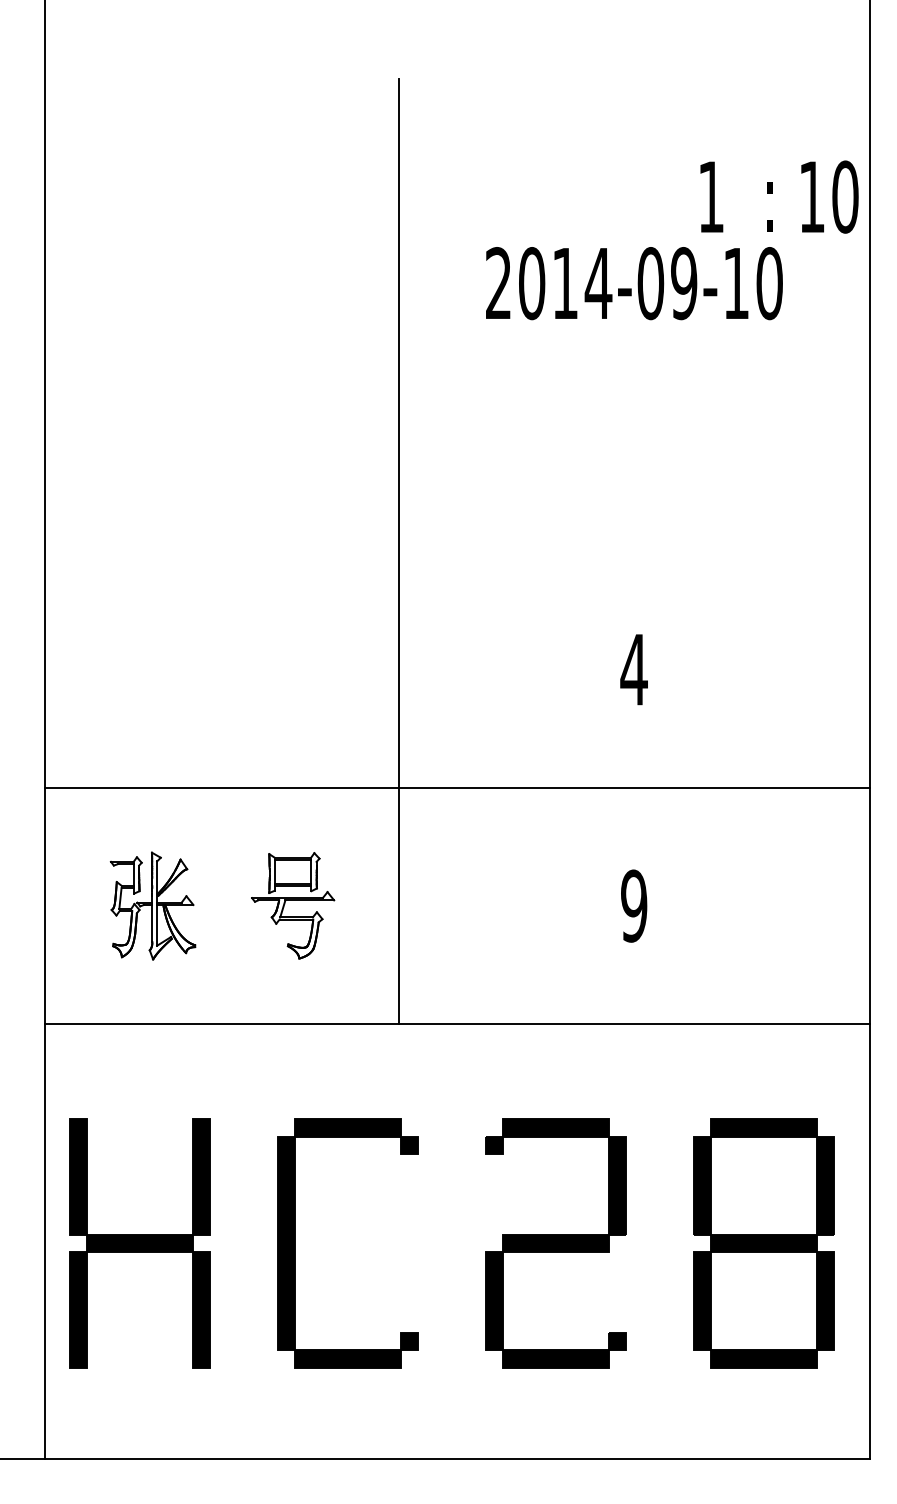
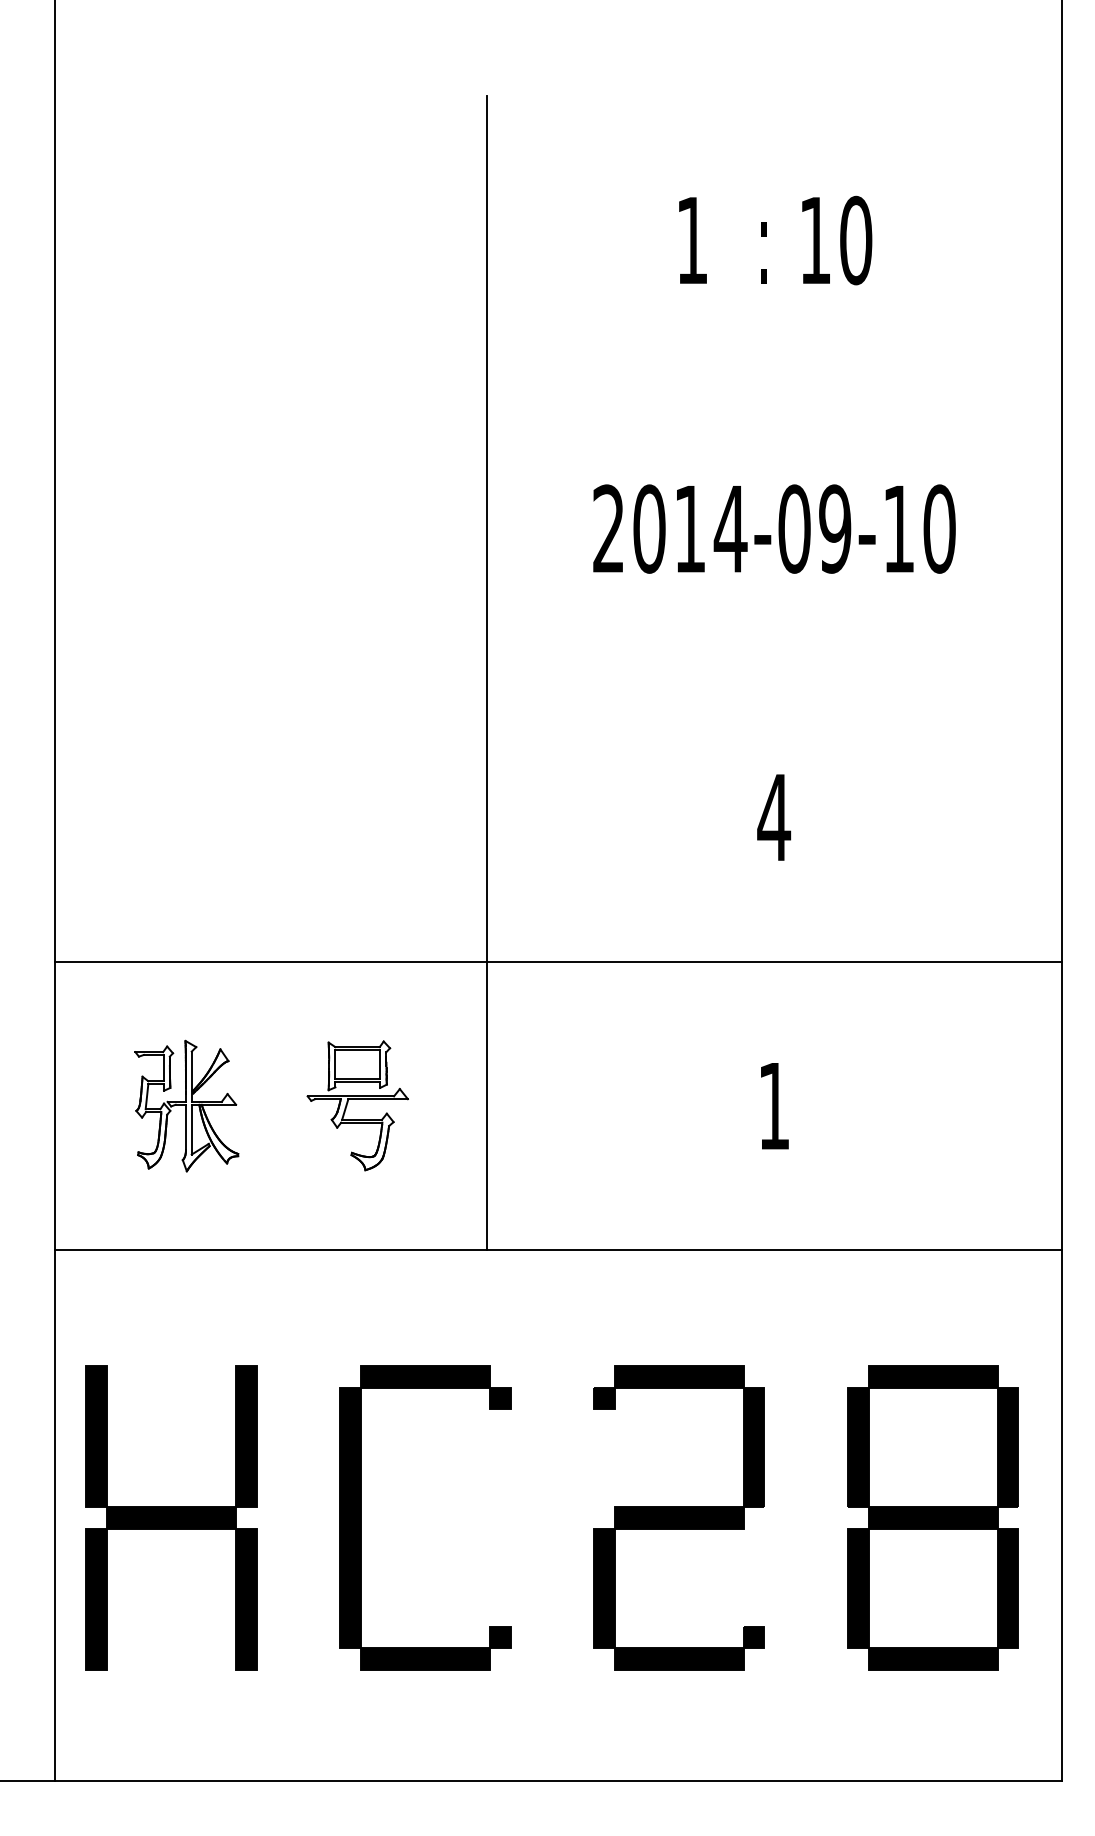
text: (779, 197) -> (775, 240), moved
text: (634, 283) -> (774, 528), moved
text: (634, 905) -> (774, 1105), 9 -> 1

